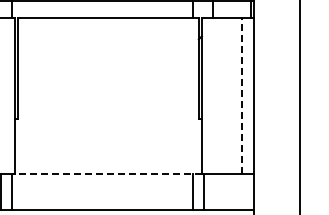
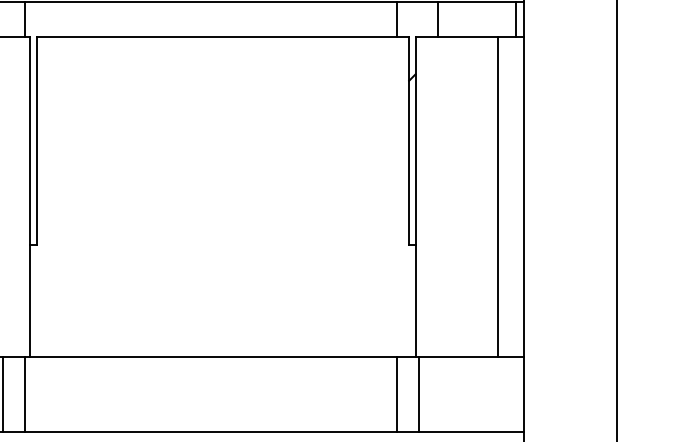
line: (241, 95) -> (496, 196), dashed -> solid
line: (108, 173) -> (223, 356), dashed -> solid

